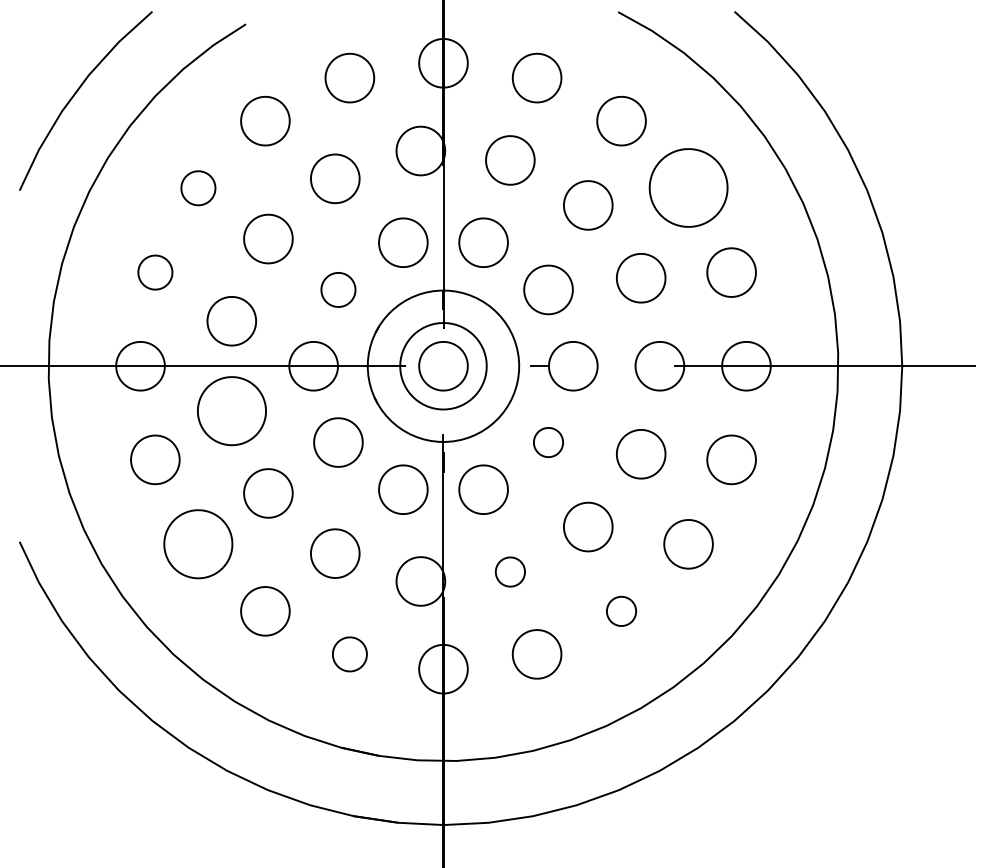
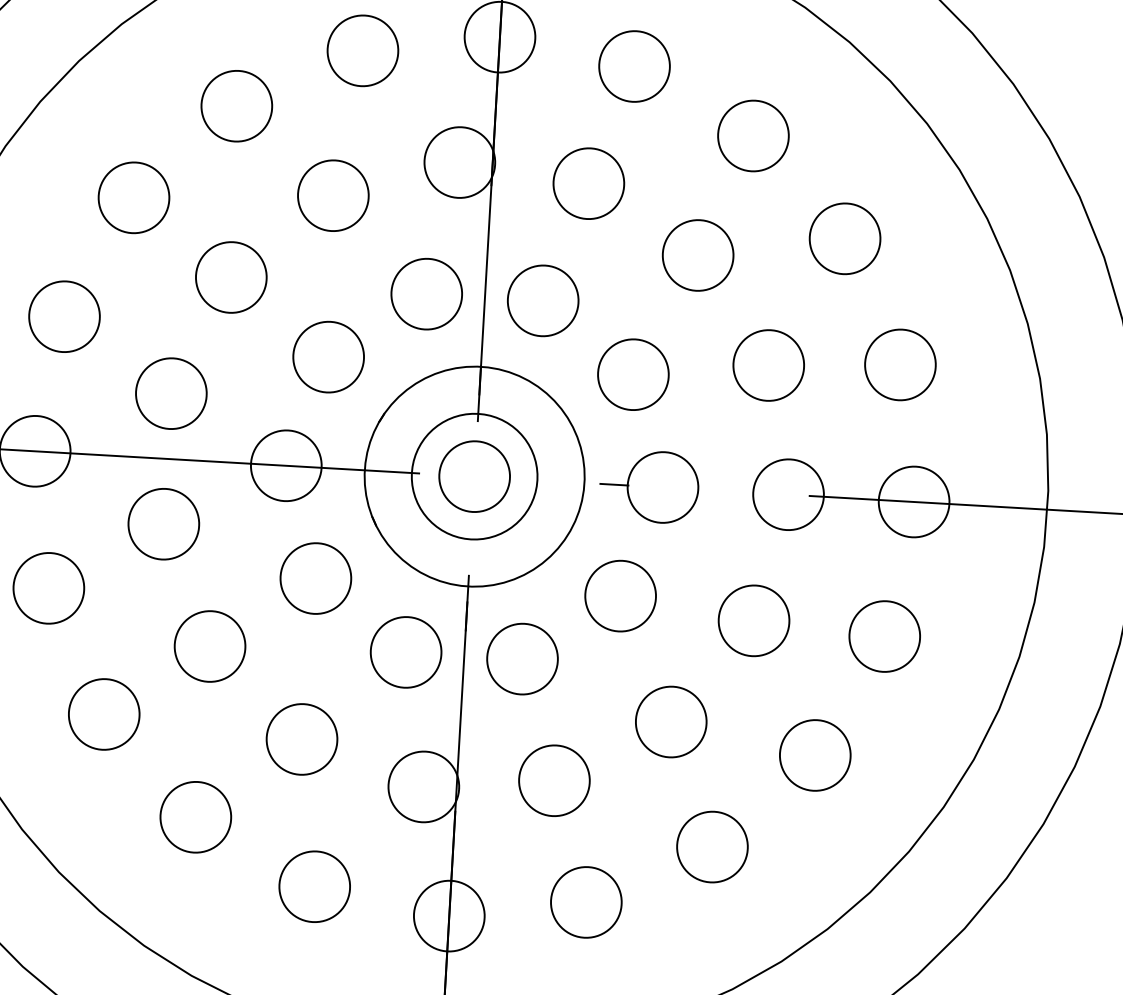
part: (198, 188) -> (134, 198), size x1.43
part: (688, 188) -> (844, 239), size x0.62
part: (155, 272) -> (64, 316), size x1.43
part: (338, 289) -> (328, 356), size x1.43
part: (231, 411) -> (163, 524), size x0.71
part: (548, 442) -> (620, 596), size x1.67
part: (198, 544) -> (104, 714), size x0.71
part: (510, 571) -> (554, 779), size x1.67
part: (621, 611) -> (712, 847), size x1.67
part: (349, 654) -> (314, 886), size x1.43

